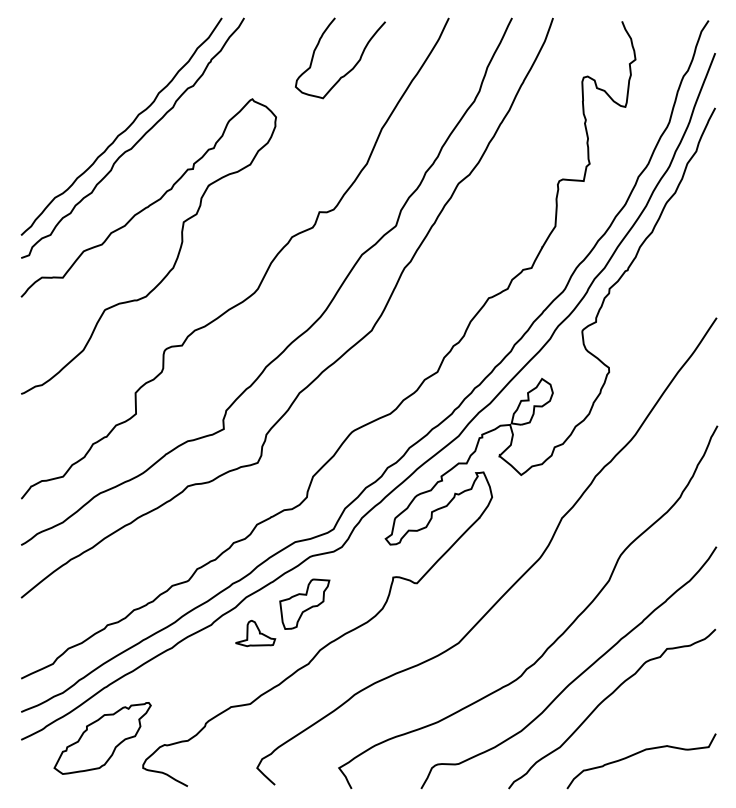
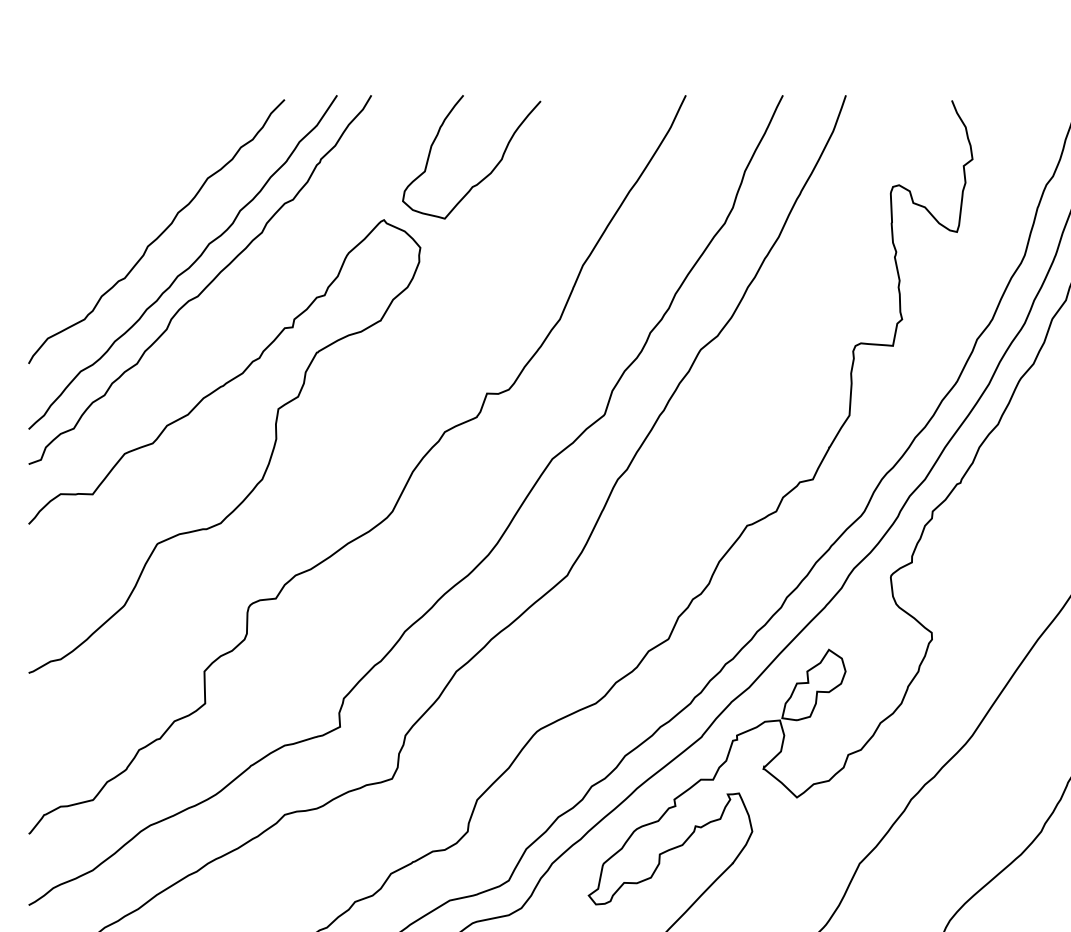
curve: (351, 68) -> (488, 172), moved
curve: (106, 108) -> (159, 234), added

